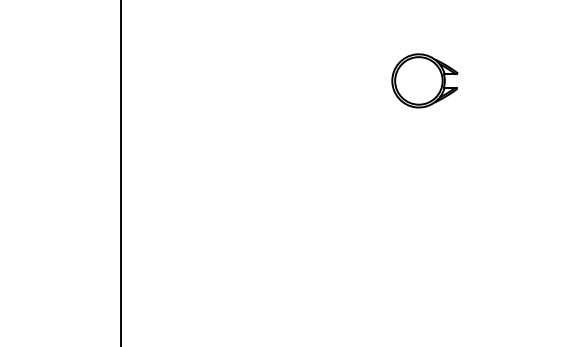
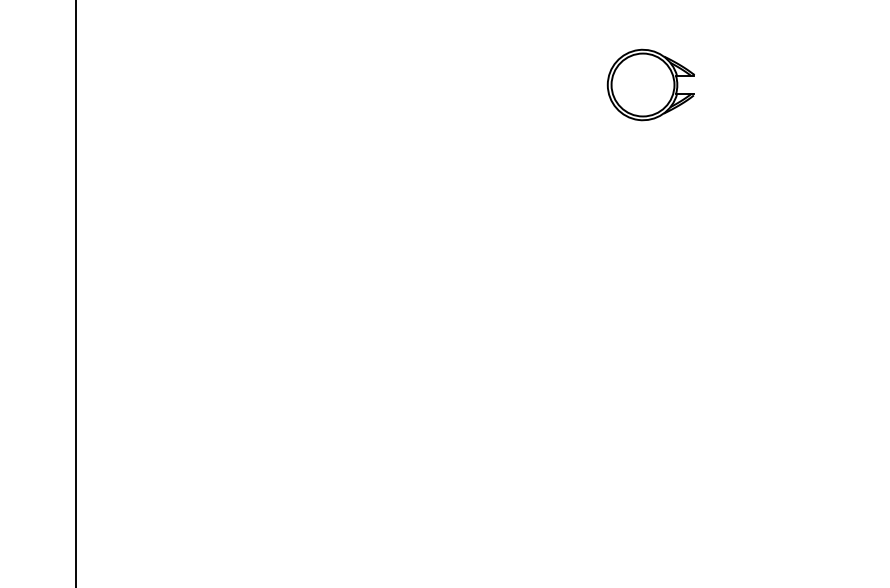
part: (424, 80) -> (650, 84), size x0.7

